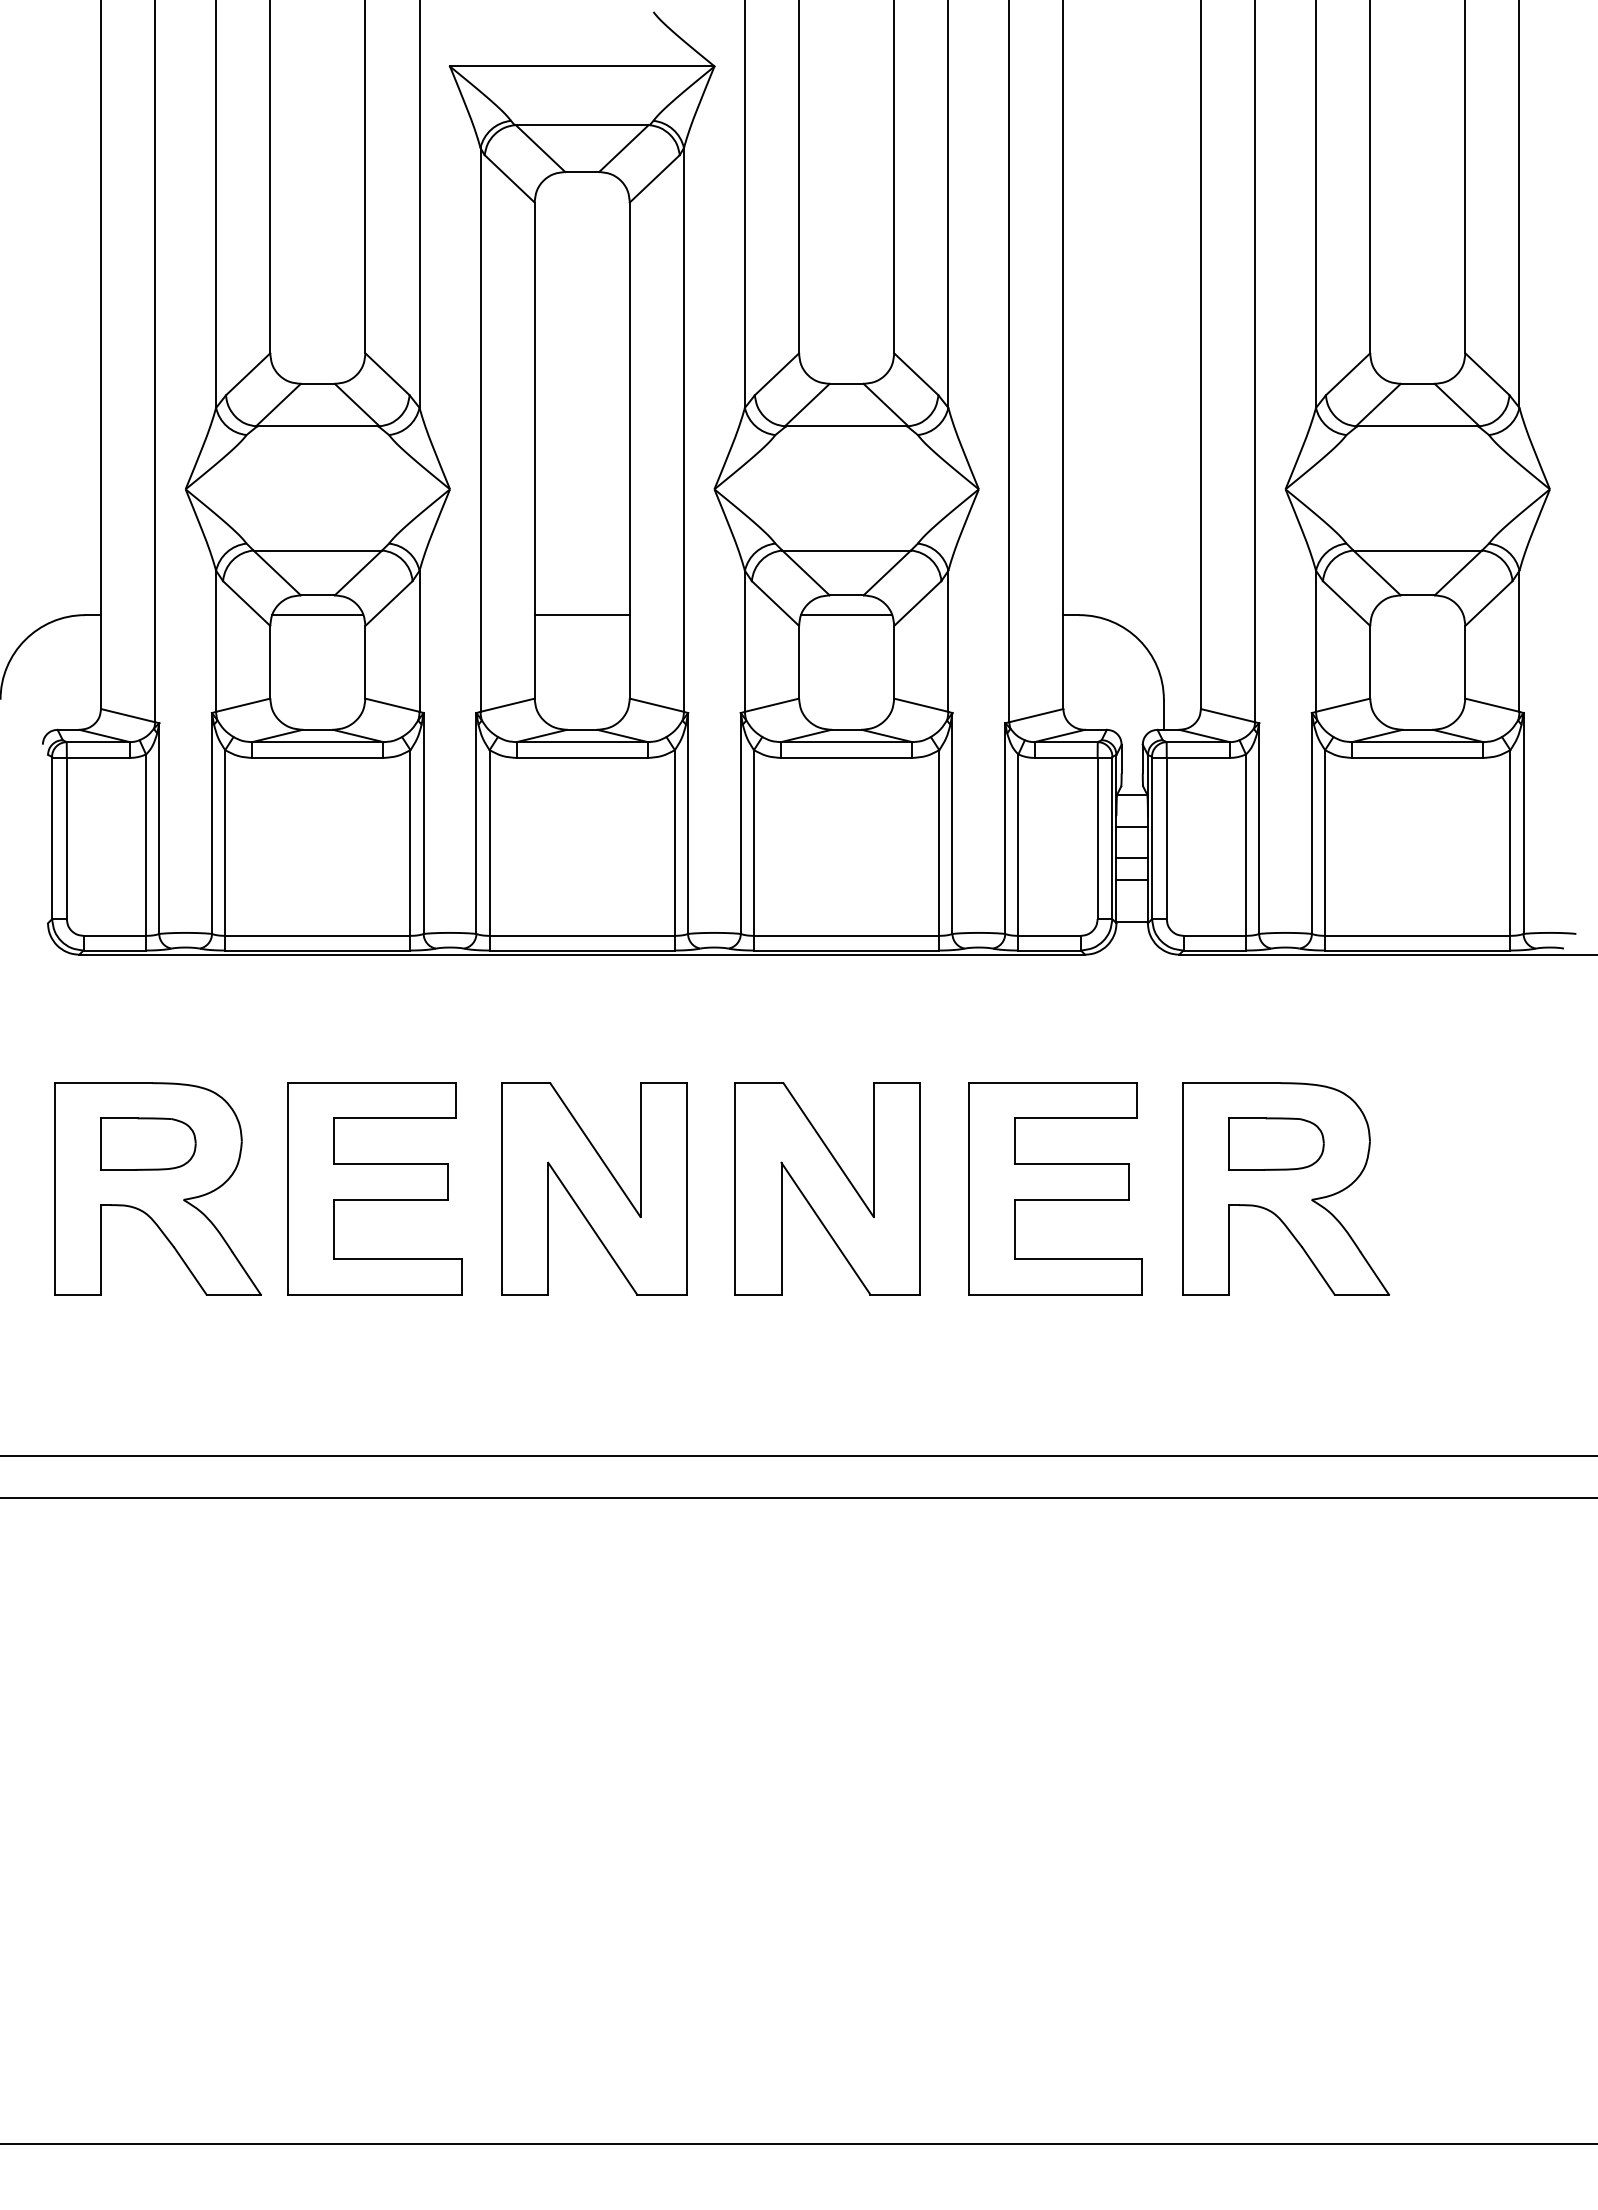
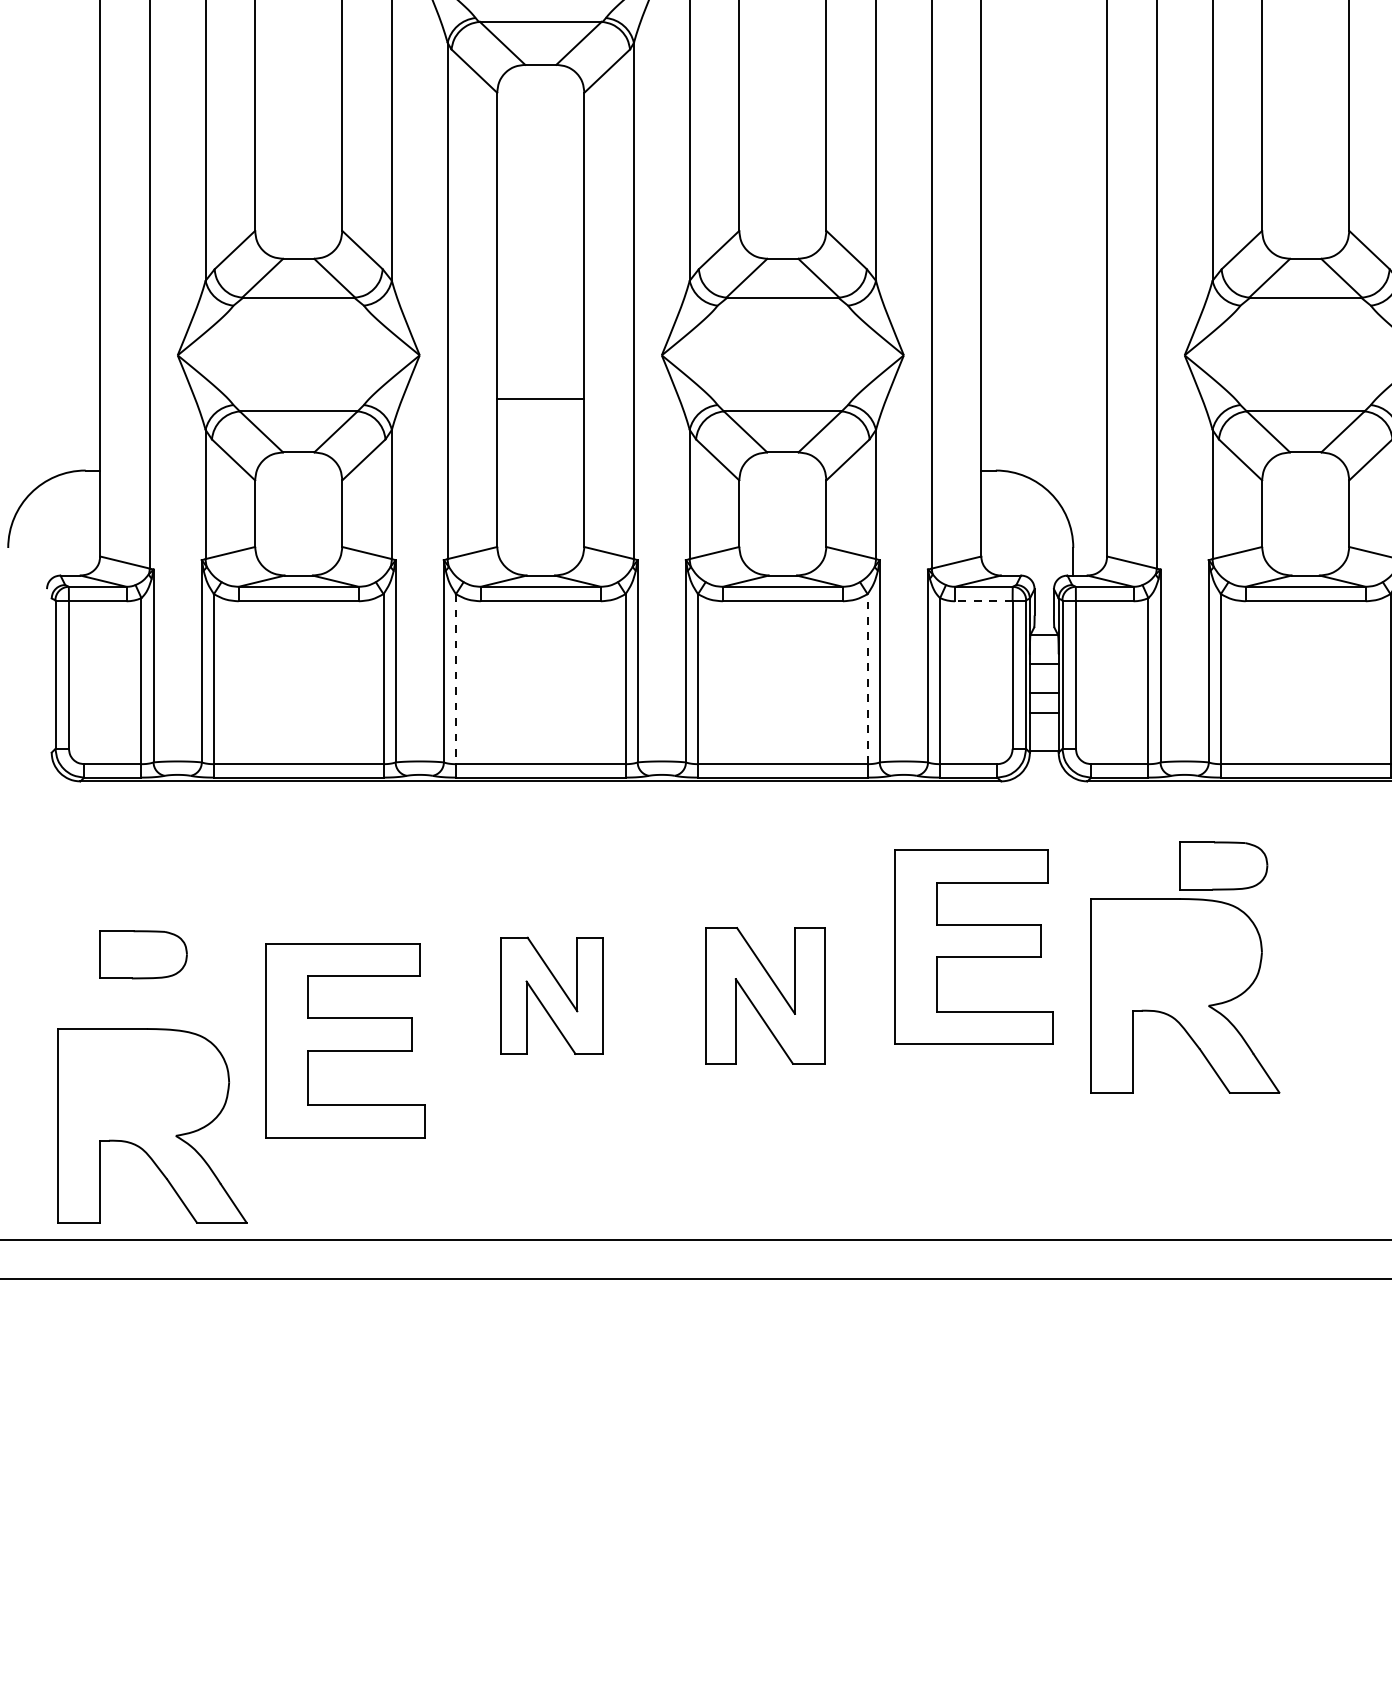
line: (317, 615) -> (298, 470), removed
line: (581, 615) -> (540, 399), moved
line: (846, 615) -> (782, 470), removed
line: (1066, 757) -> (984, 600), solid -> dashed
line: (489, 843) -> (455, 679), solid -> dashed
line: (939, 843) -> (867, 679), solid -> dashed
part: (1276, 1143) -> (1223, 865), moved
part: (157, 1188) -> (151, 1125), moved
part: (374, 1188) -> (345, 1040), moved
part: (594, 1188) -> (552, 995), size x0.6
part: (827, 1188) -> (765, 995), size x0.7
part: (1055, 1188) -> (974, 946), moved

